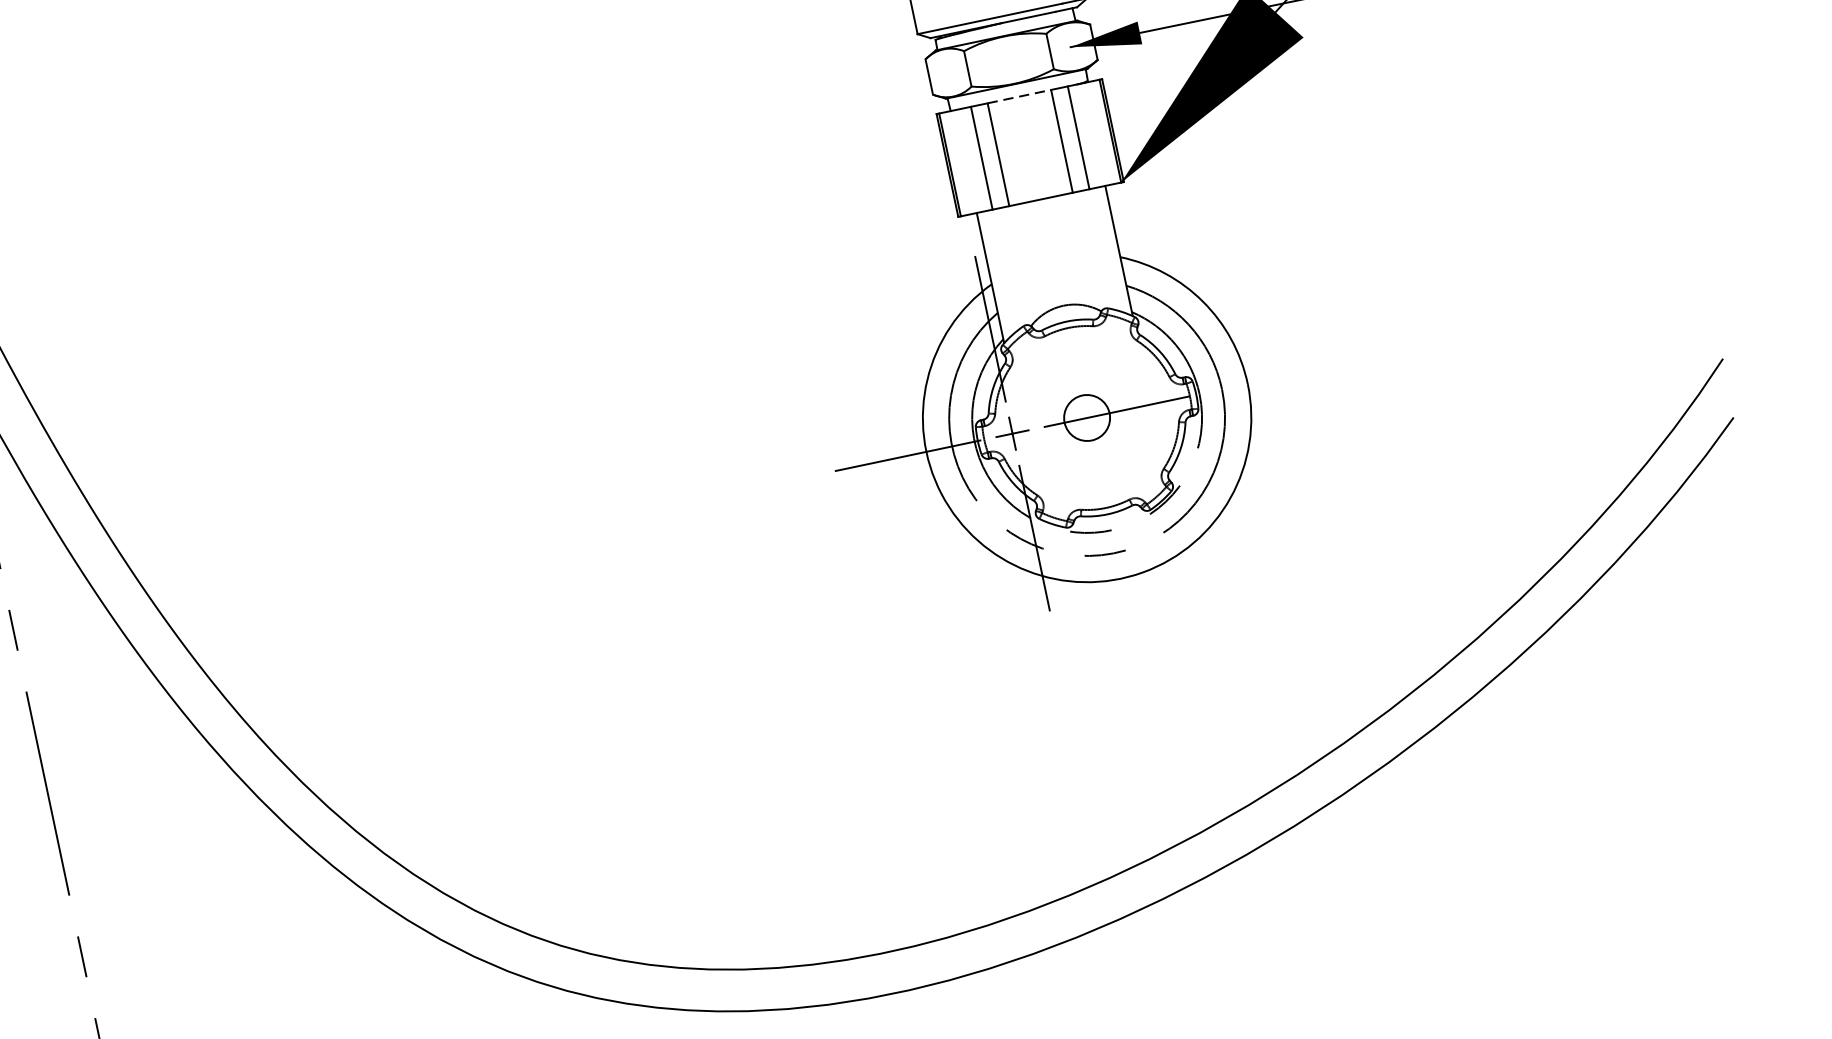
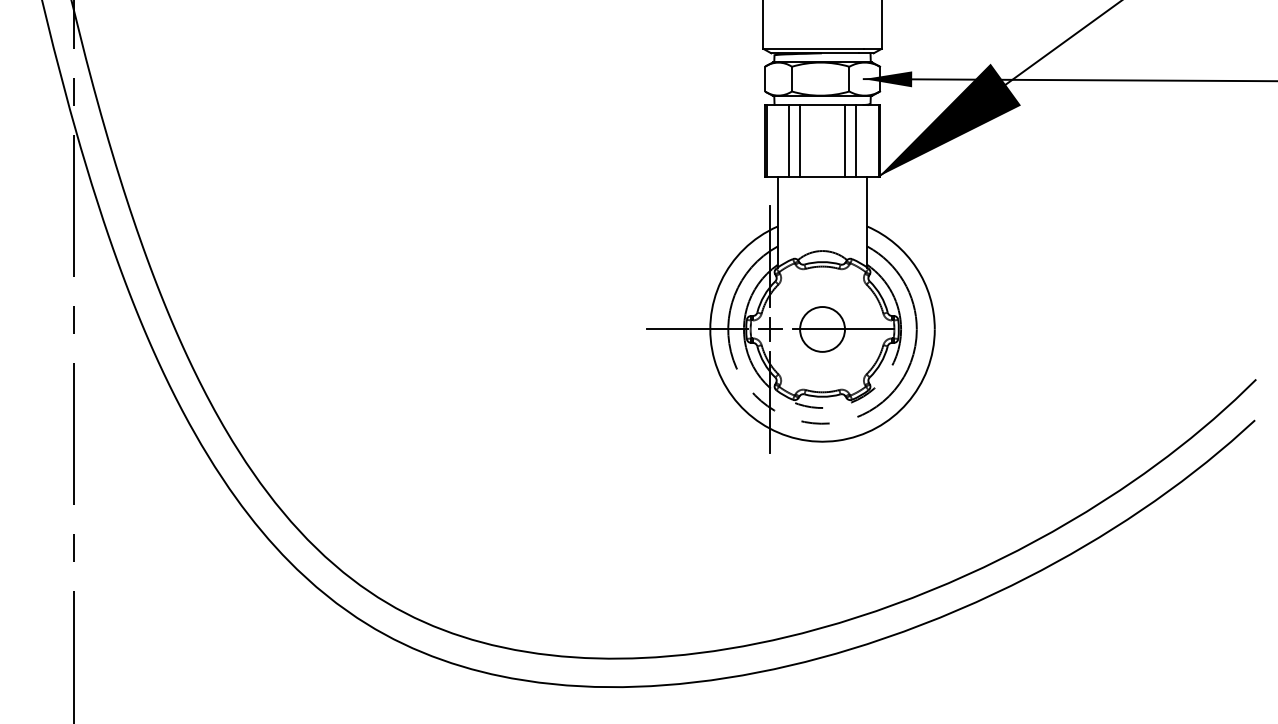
line: (1020, 95) -> (823, 104), dashed -> solid
circle: (1087, 418) -> (822, 329), size x1.43

